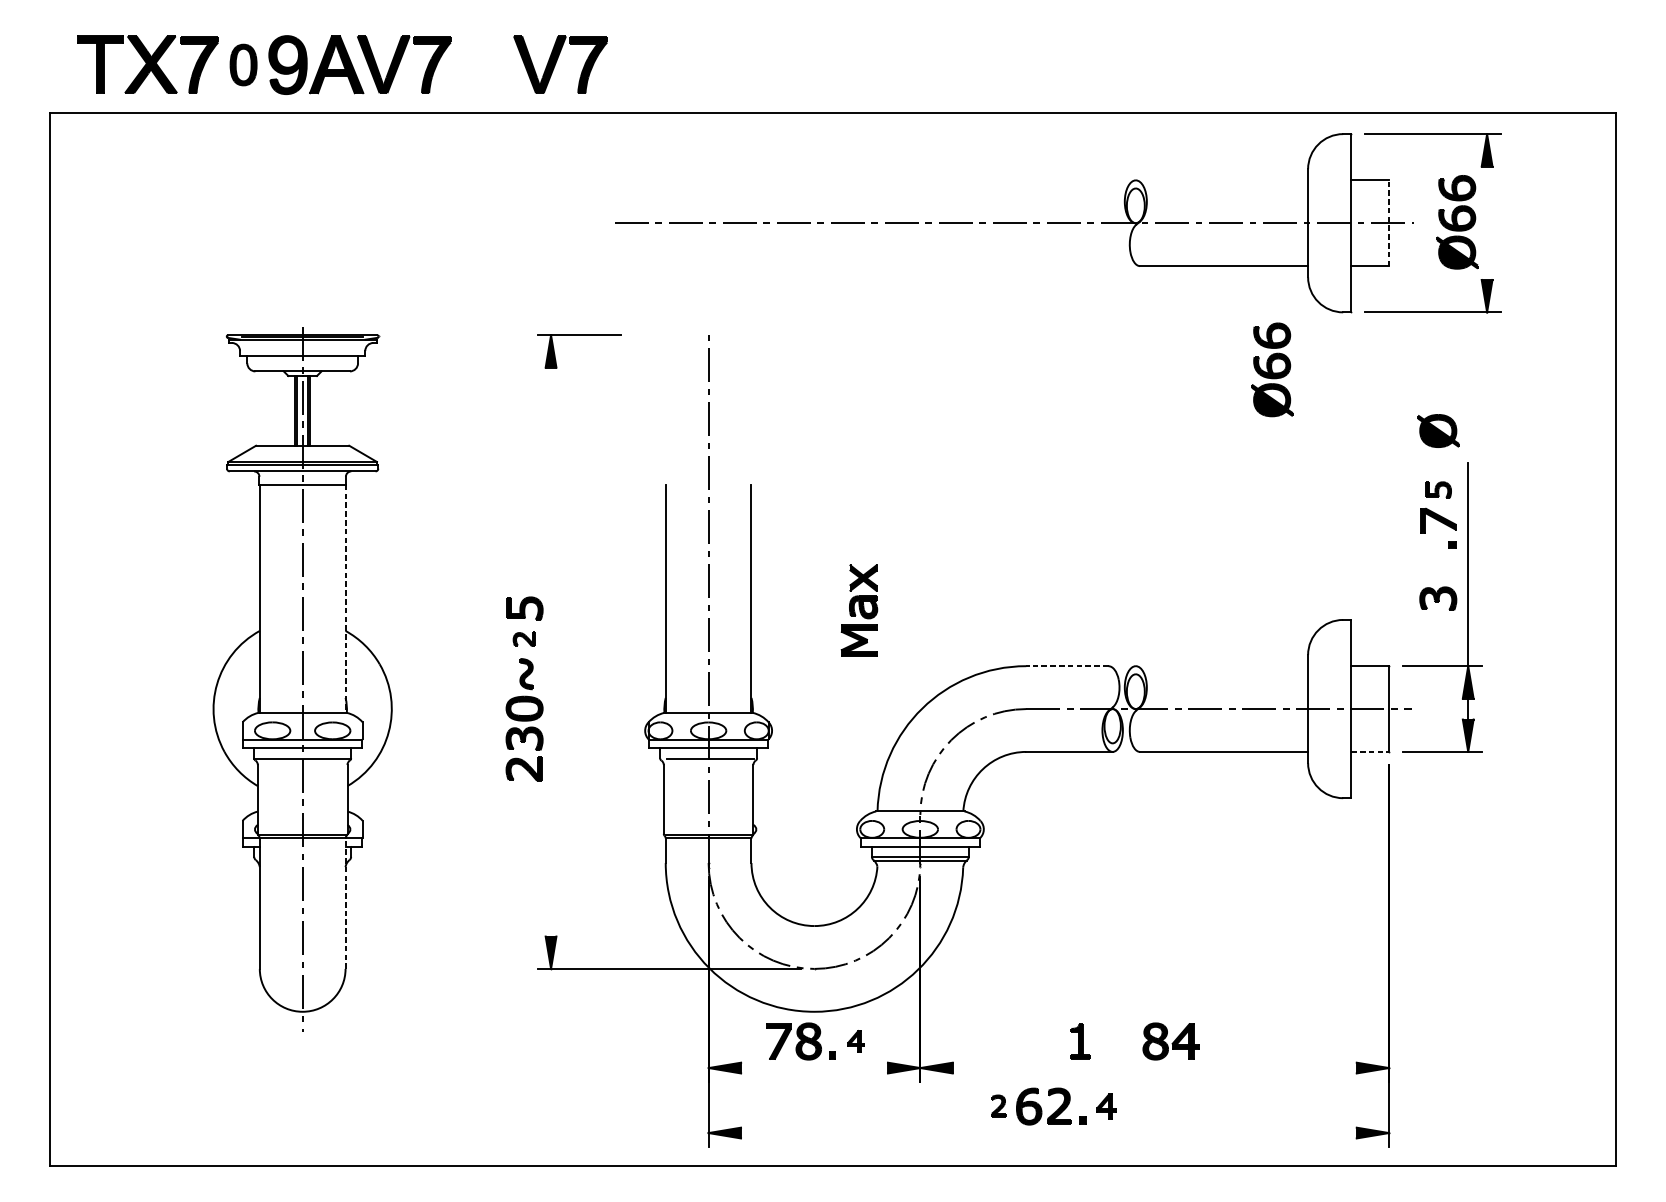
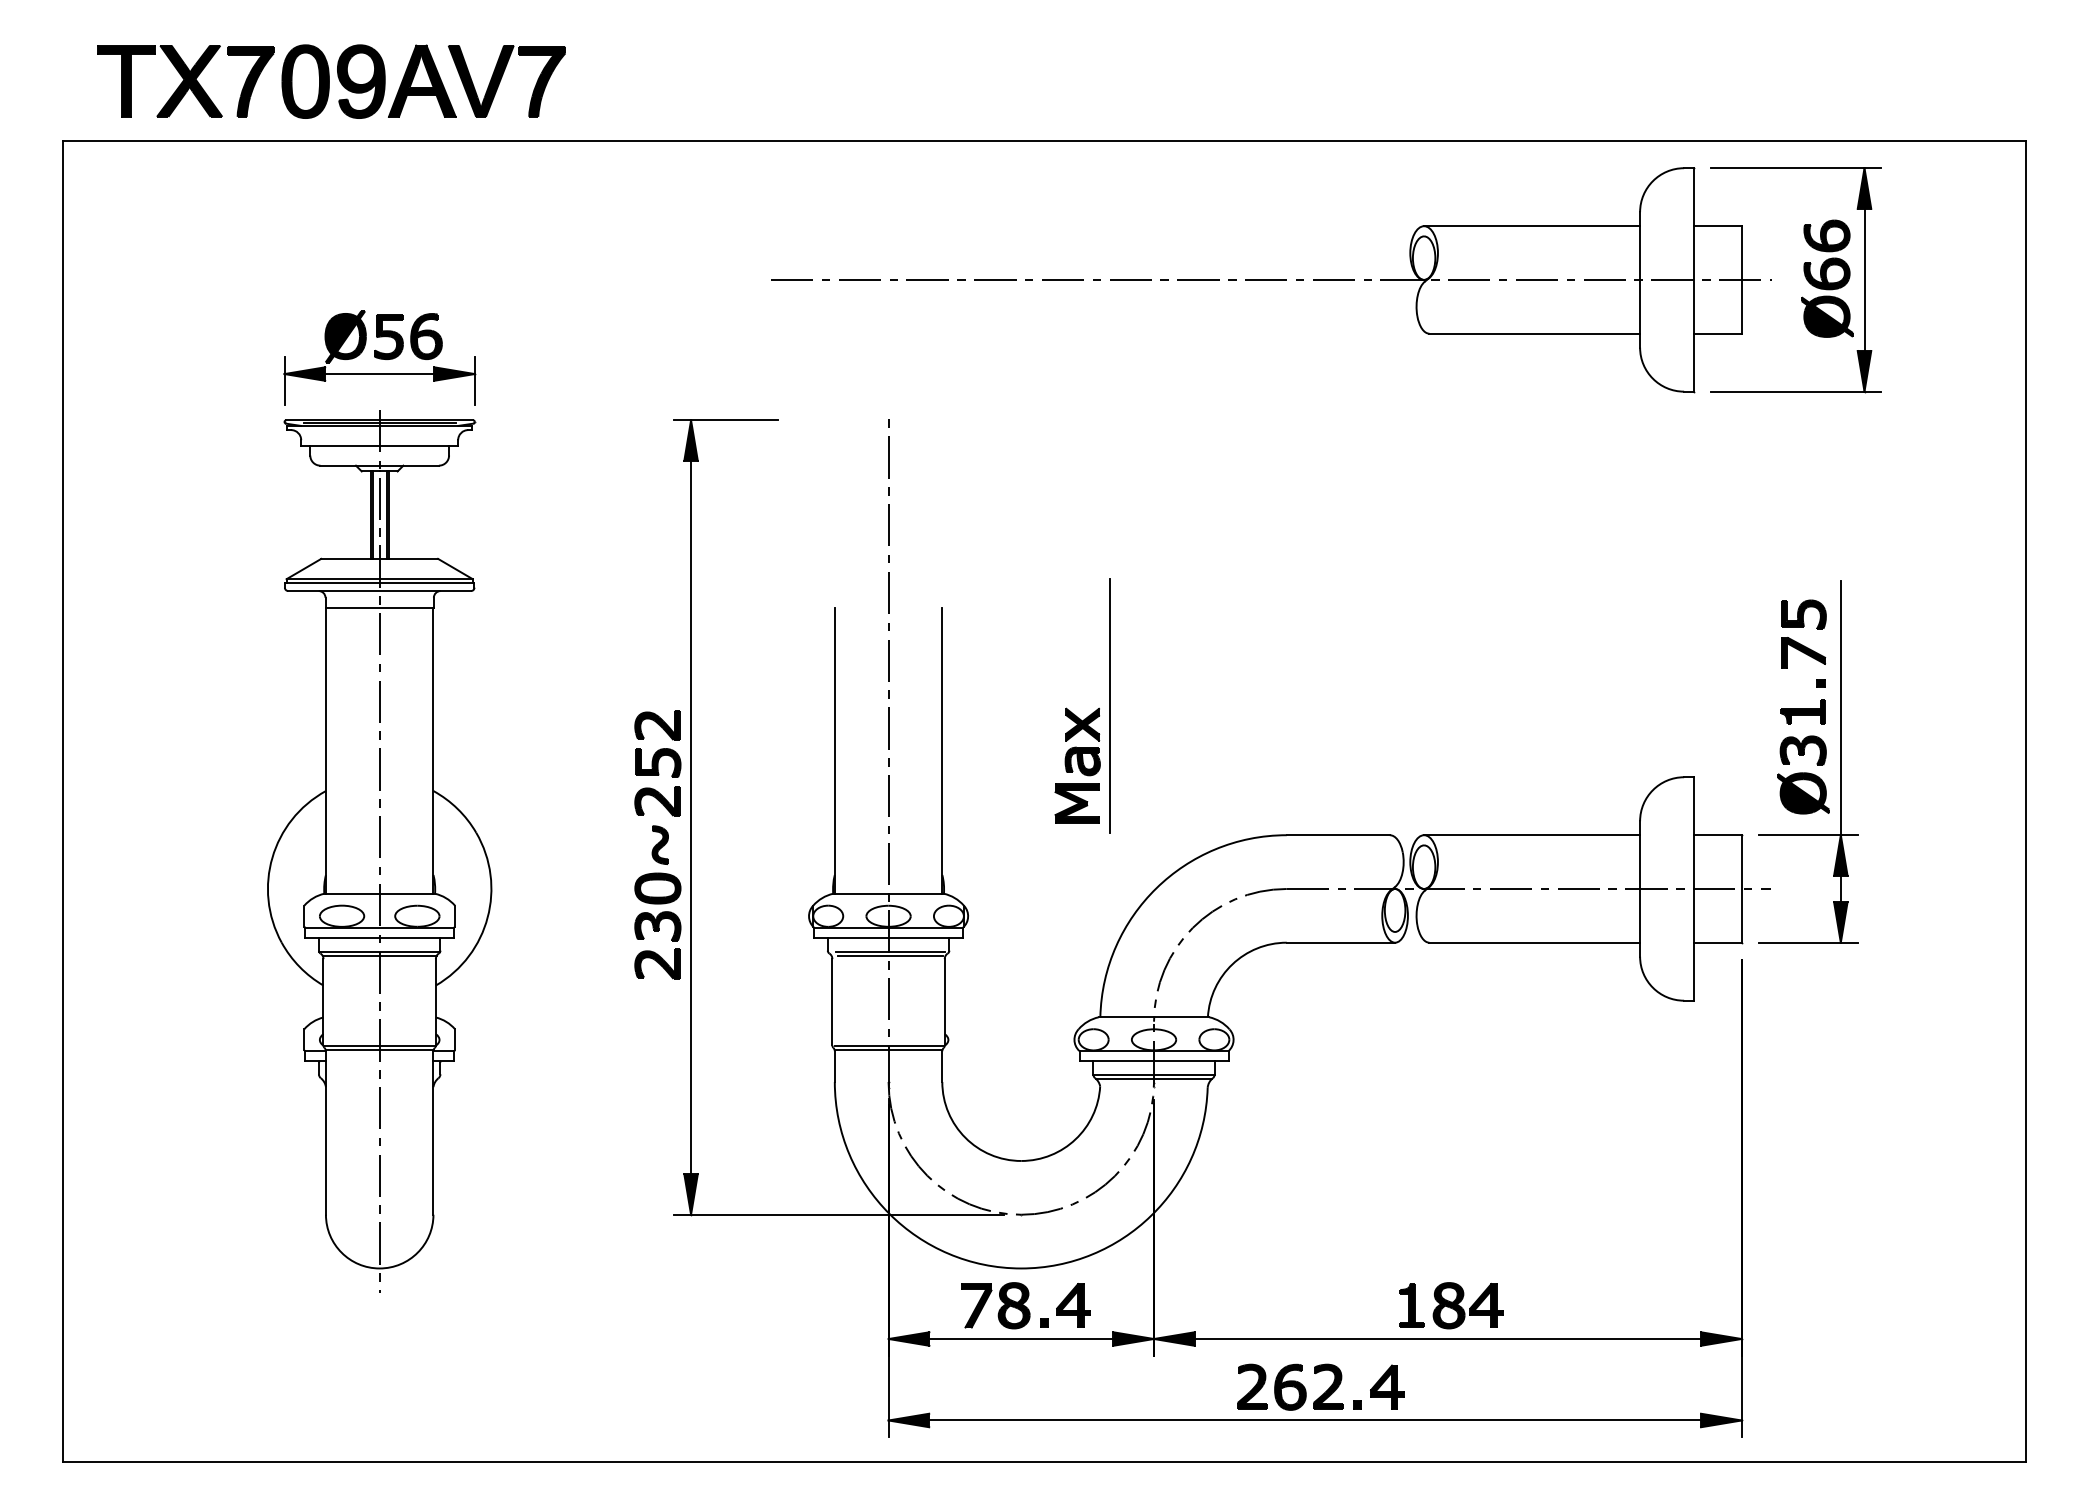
part: (243, 64) -> (305, 81), size x1.43
part: (560, 64) -> (702, 81), removed
line: (1222, 180) -> (1532, 226), added
line: (1388, 222) -> (1741, 279), dashed -> solid
line: (1487, 222) -> (1864, 279), added
part: (302, 285) -> (379, 357), added
part: (1272, 369) -> (1595, 463), removed
part: (1438, 431) -> (1803, 793), moved
part: (1438, 490) -> (1803, 614), size x1.43
line: (885, 563) -> (1110, 706), added
part: (1437, 567) -> (1802, 711), added
part: (524, 578) -> (657, 725), added
line: (345, 598) -> (433, 750), dashed -> solid
part: (524, 639) -> (657, 801), size x1.67
line: (551, 652) -> (691, 817), added
line: (1067, 666) -> (1338, 835), dashed -> solid
line: (1222, 666) -> (1532, 835), added
line: (1369, 751) -> (1717, 942), dashed -> solid
line: (302, 762) -> (379, 955), added
line: (710, 762) -> (890, 955), added
line: (345, 904) -> (433, 1133), dashed -> solid
part: (856, 1041) -> (1073, 1305), size x1.67
part: (1080, 1041) -> (1411, 1305), moved
line: (814, 1068) -> (1021, 1339), added
line: (1154, 1068) -> (1447, 1339), added
part: (998, 1105) -> (1252, 1386), size x1.67
part: (1106, 1105) -> (1387, 1386), size x1.43
line: (1049, 1133) -> (1315, 1420), added

